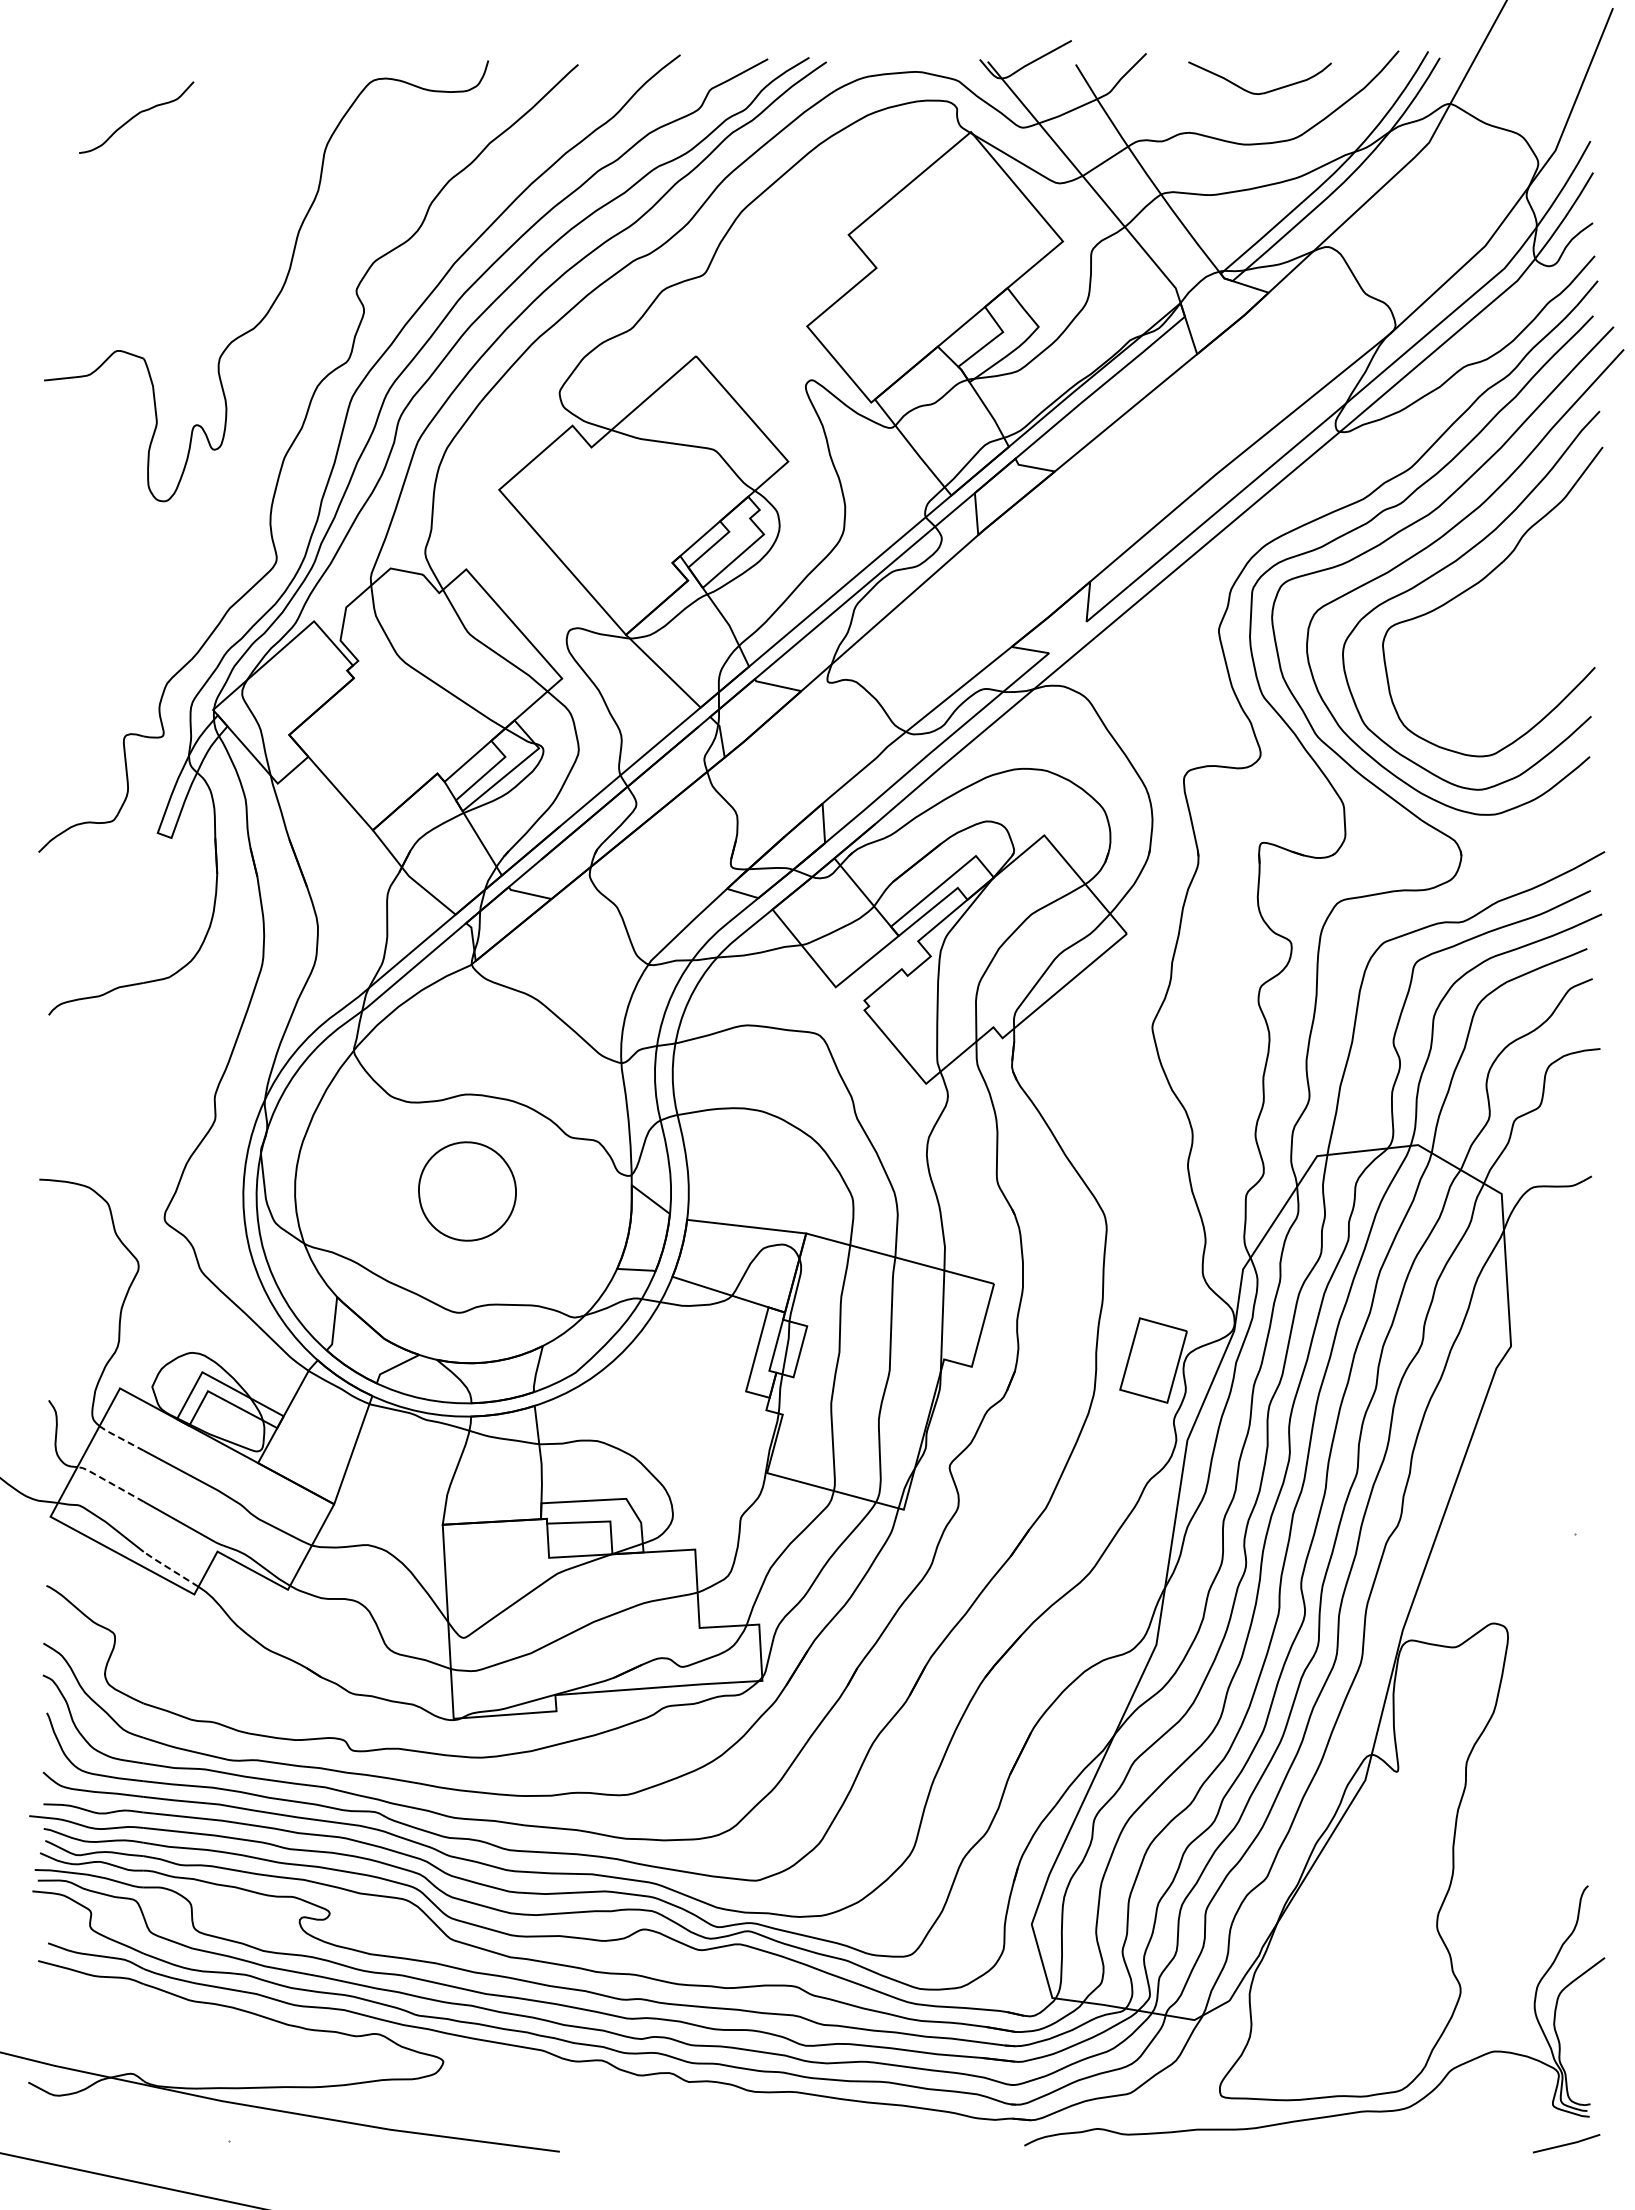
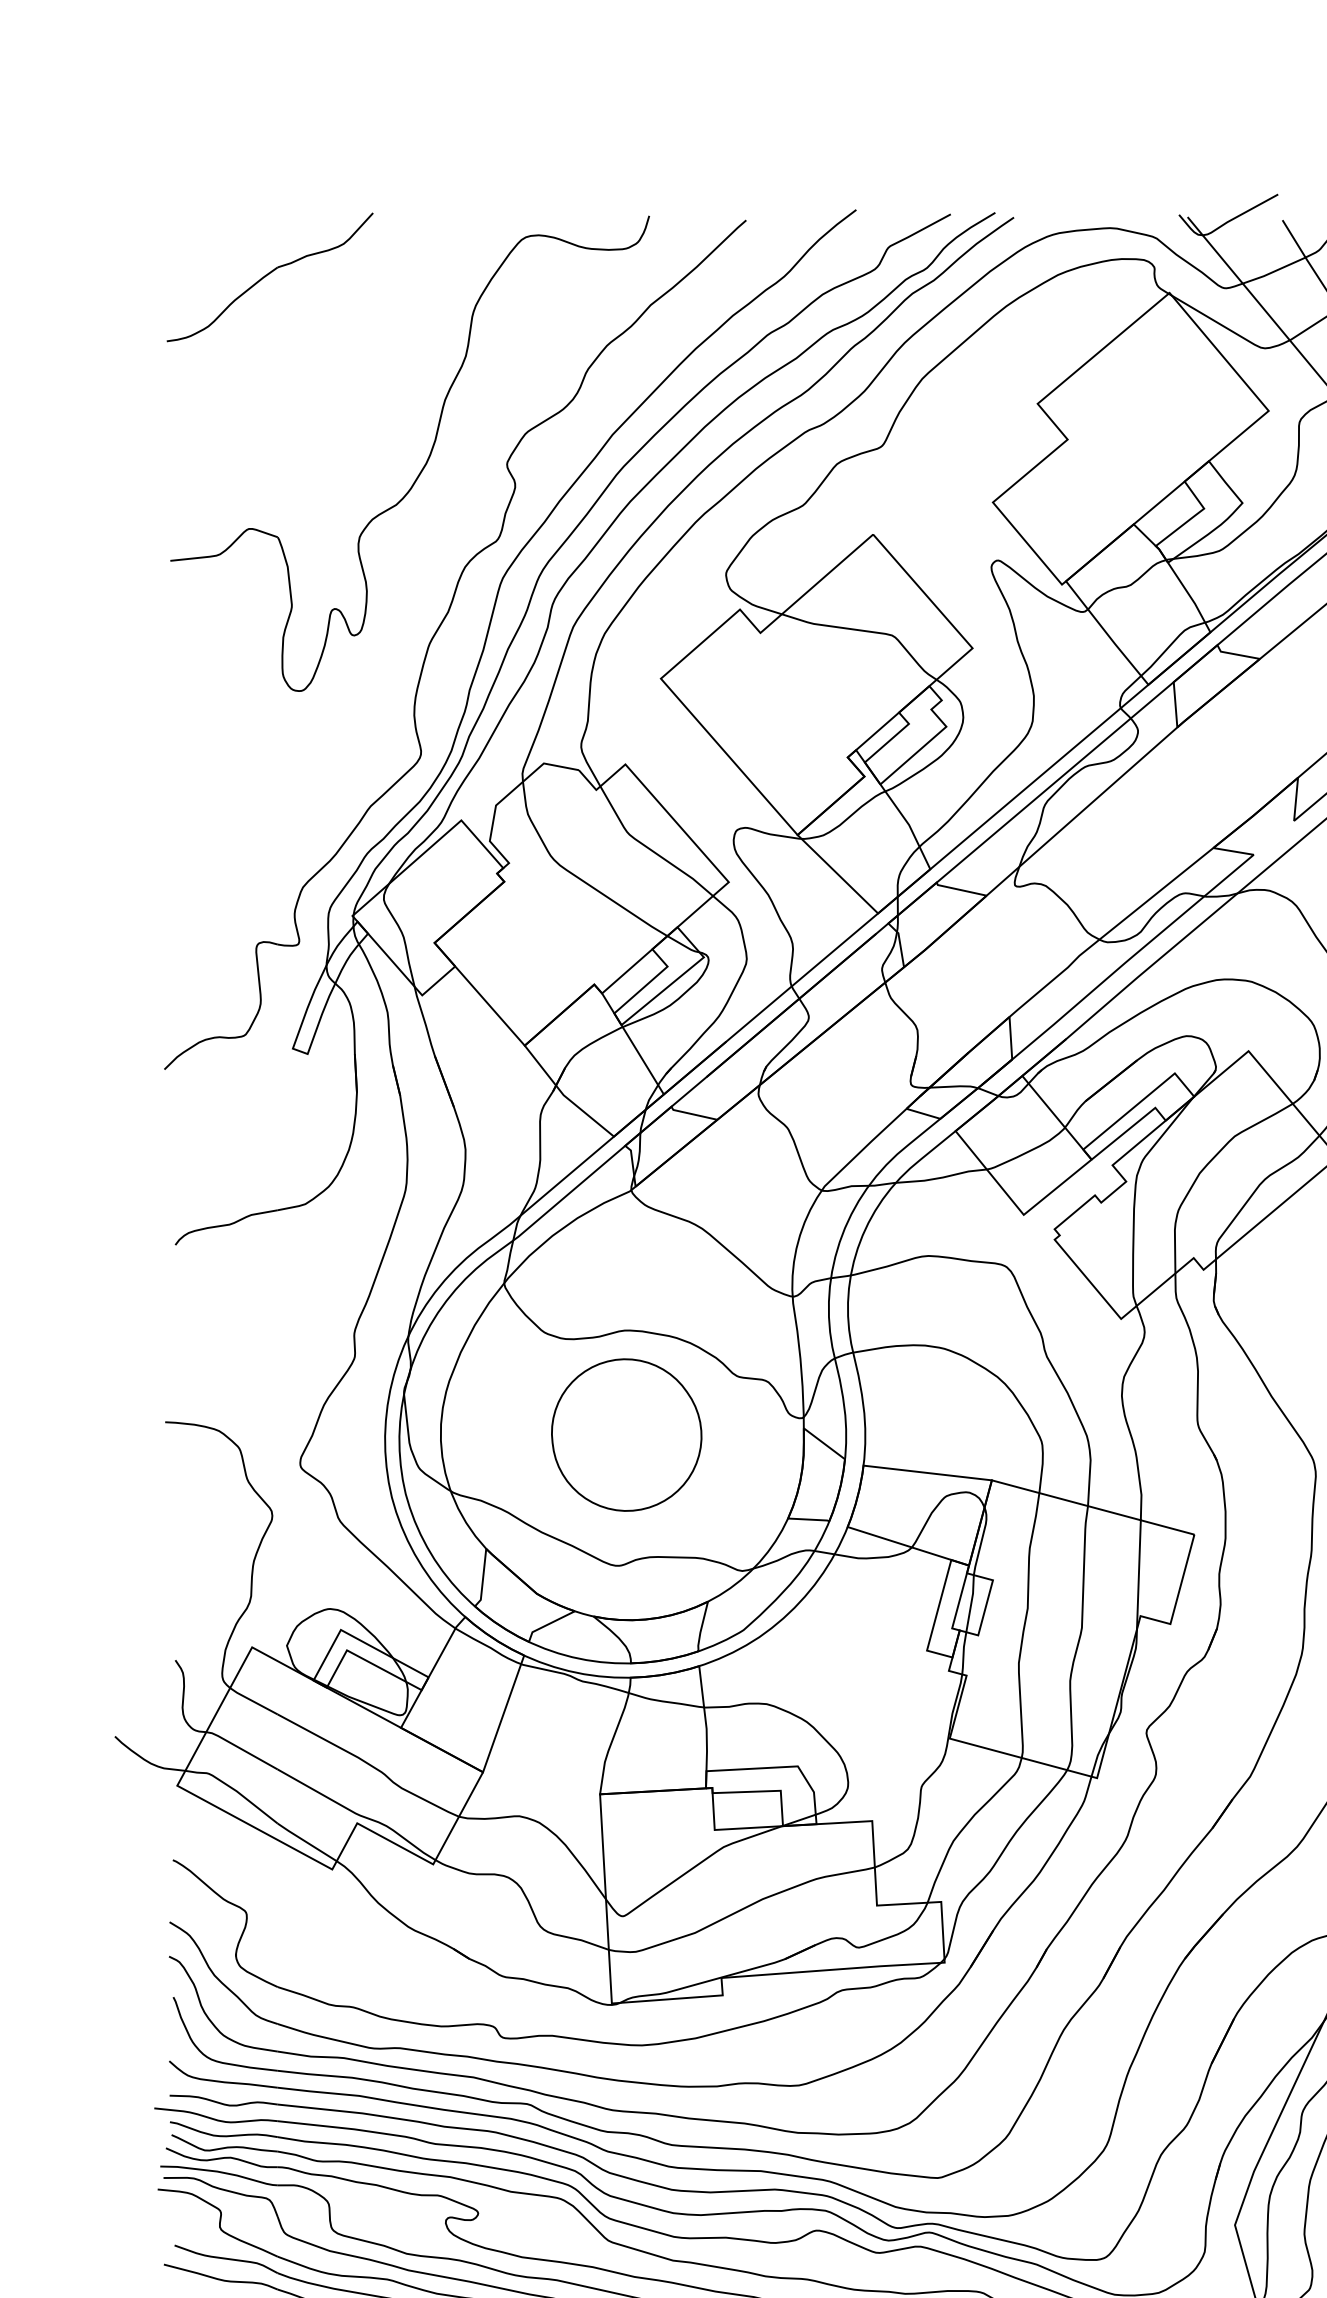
part: (136, 117) -> (269, 277), size x1.67
part: (467, 1191) -> (626, 1435), size x1.43
line: (120, 1438) -> (252, 1701), dashed -> solid
line: (109, 1482) -> (240, 1748), dashed -> solid
line: (169, 1568) -> (305, 1841), dashed -> solid

